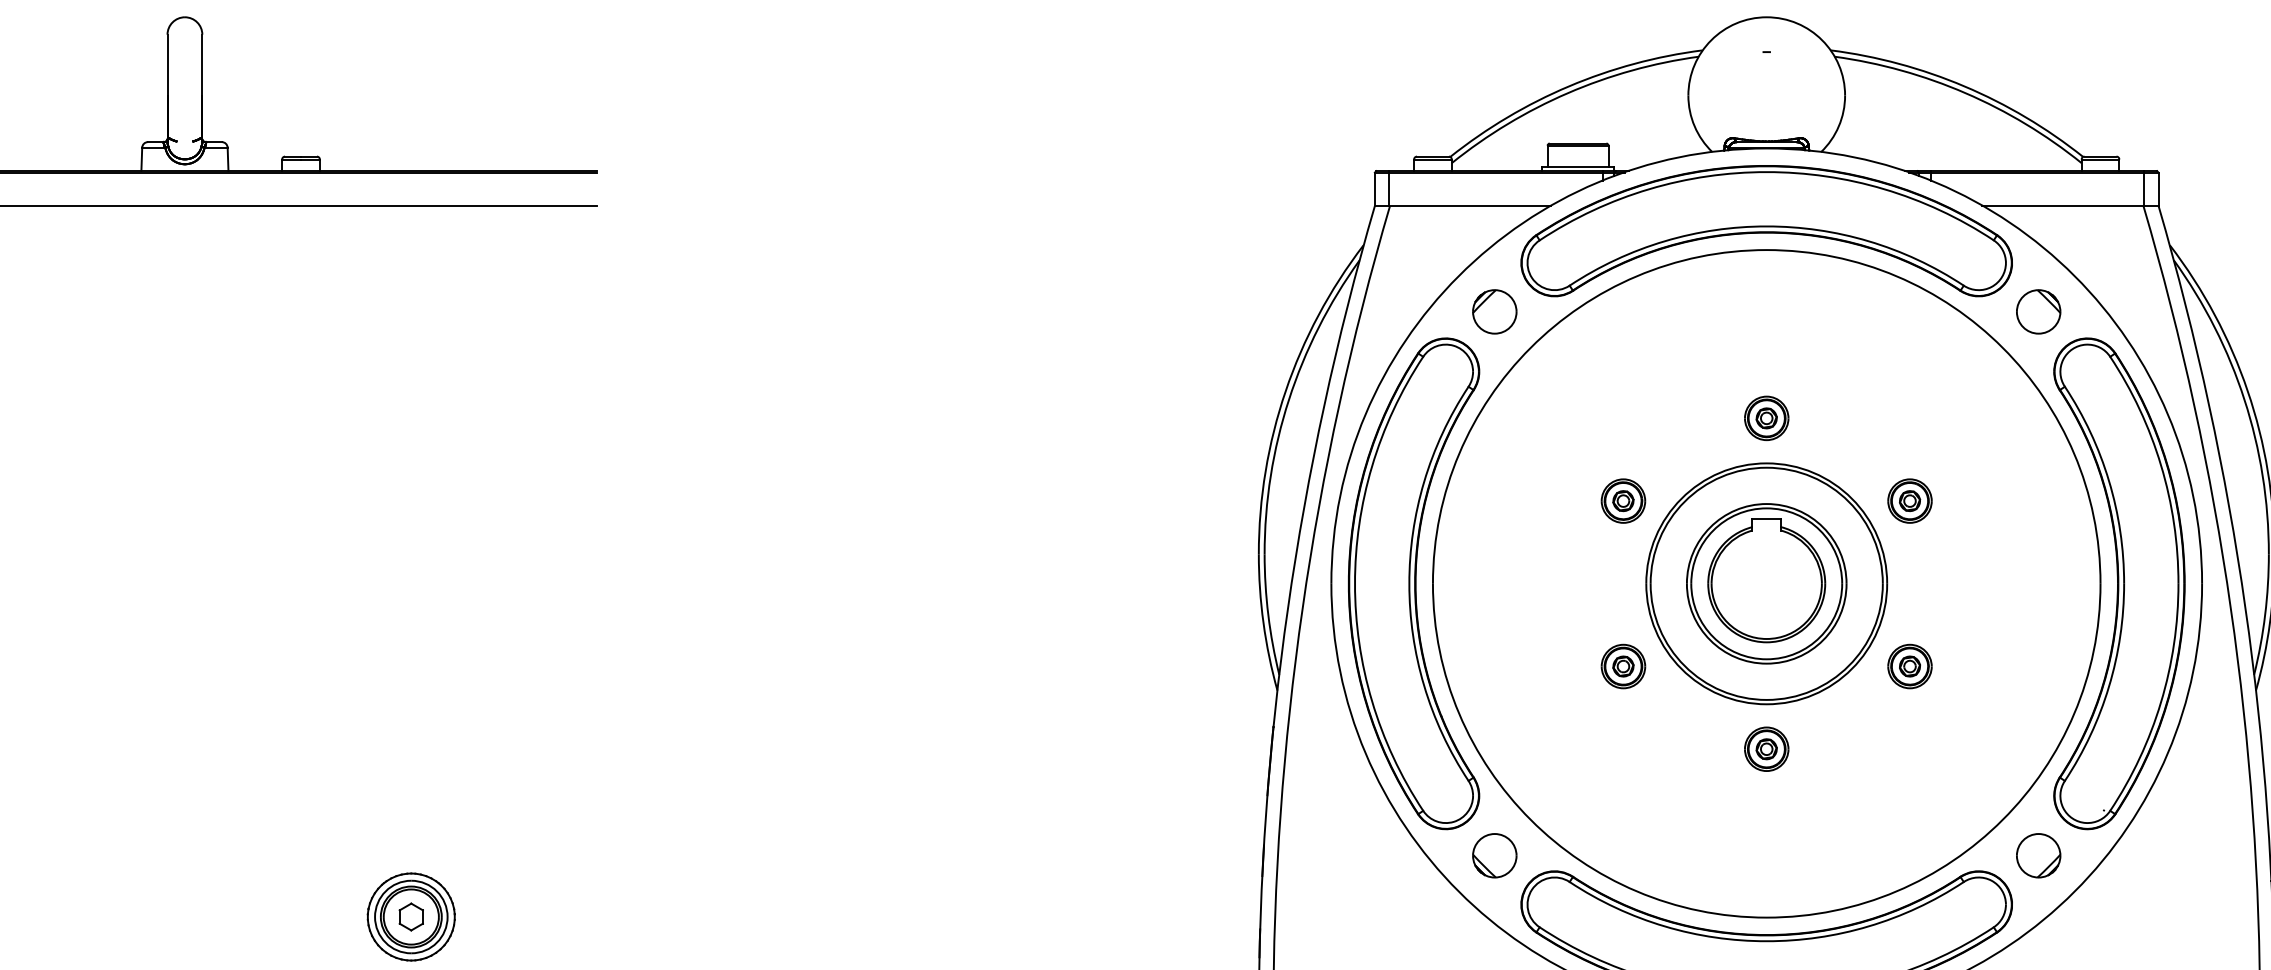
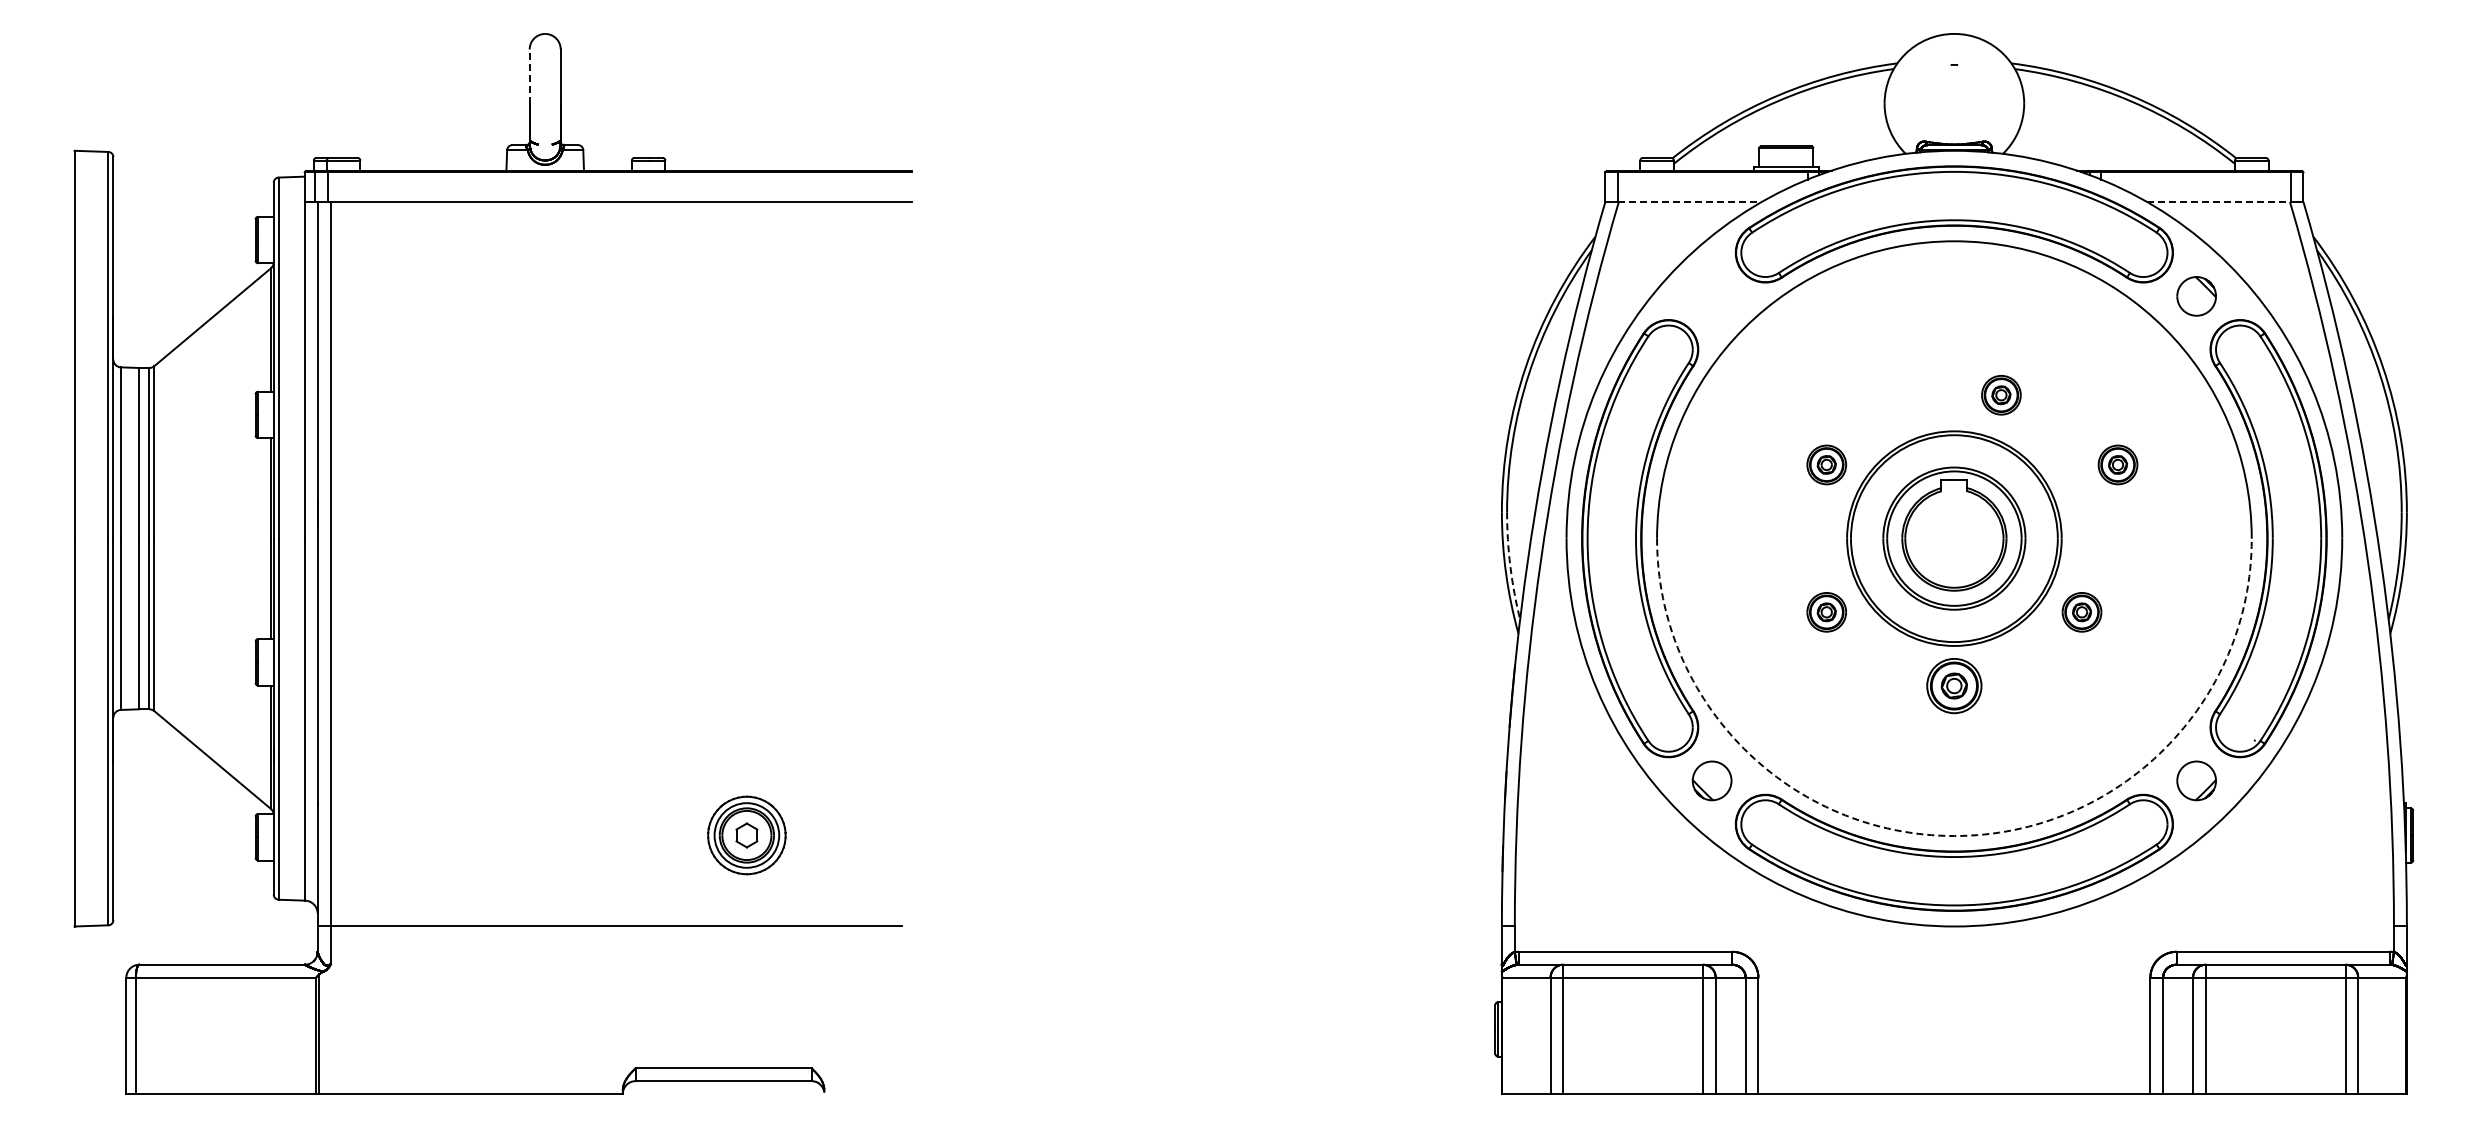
line: (167, 65) -> (529, 76), solid -> dashed
line: (1470, 206) -> (1690, 202), solid -> dashed
line: (2063, 206) -> (2218, 202), solid -> dashed
part: (1494, 312) -> (1711, 296), removed
part: (1766, 418) -> (2001, 395), moved
part: (1909, 500) -> (2117, 464), moved
arc: (1268, 615) -> (1510, 566), solid -> dashed
part: (1766, 748) -> (1954, 685), size x1.4
arc: (1766, 918) -> (1954, 836), solid -> dashed

